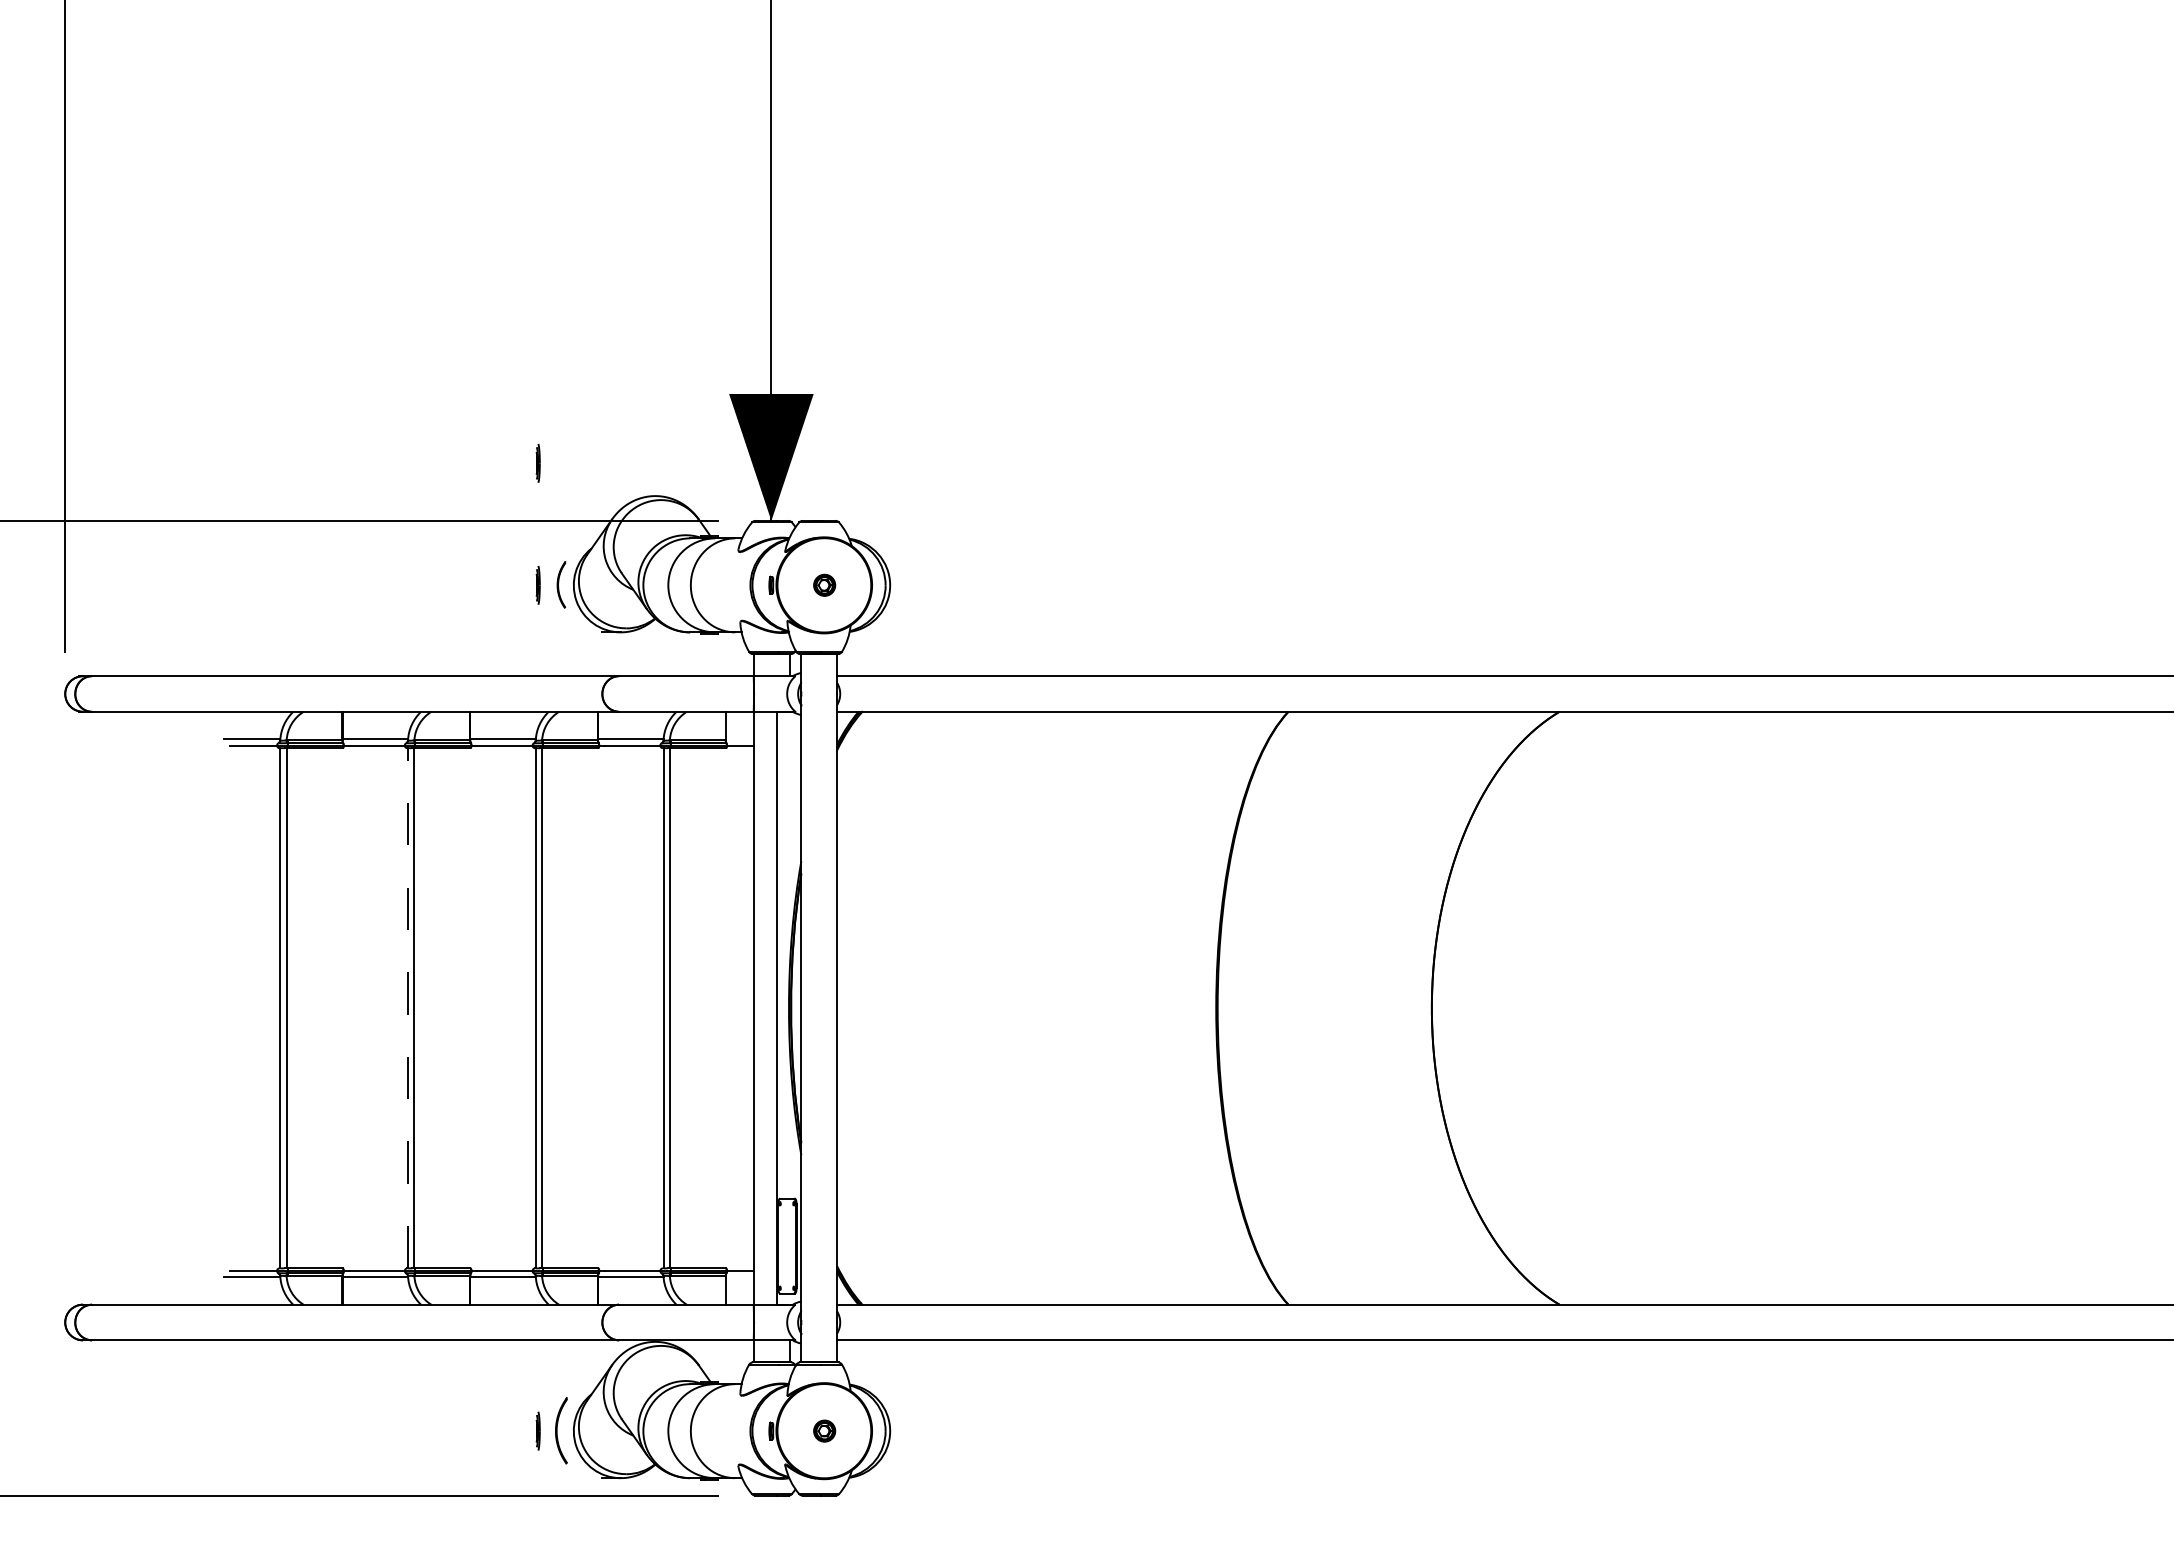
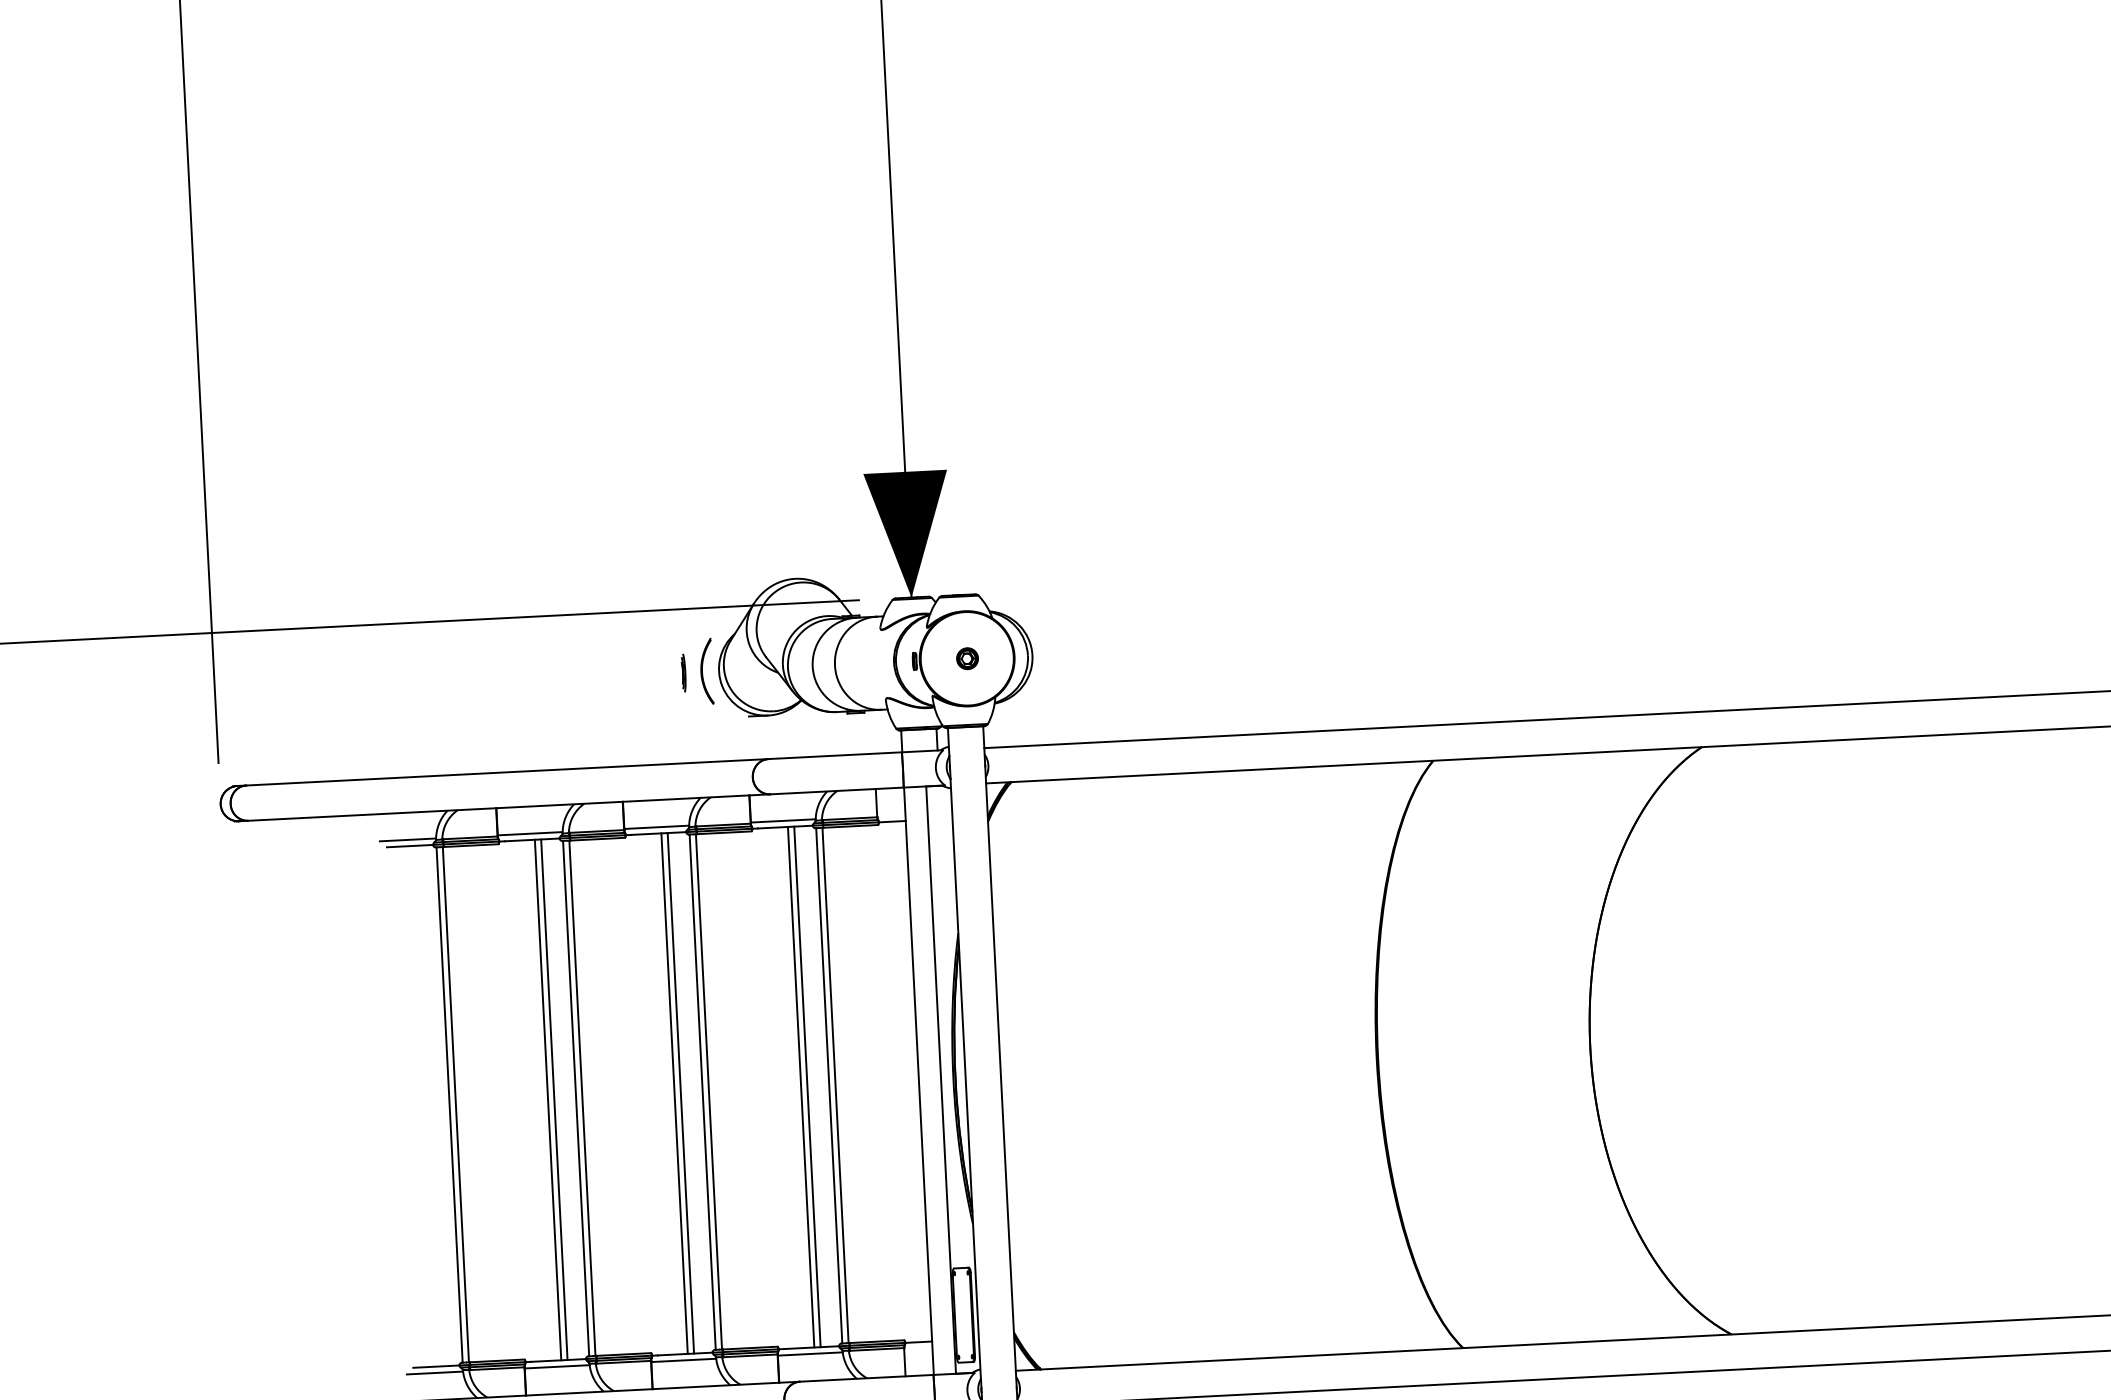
part: (537, 463) -> (676, 552), removed
part: (561, 584) -> (706, 671), size x1.43
line: (408, 1007) -> (576, 1097), dashed -> solid
line: (379, 1008) -> (547, 1100), added
line: (386, 1008) -> (554, 1099), added
line: (507, 1008) -> (674, 1093), added
line: (513, 1008) -> (680, 1093), added
line: (635, 1008) -> (801, 1087), added
line: (641, 1008) -> (807, 1087), added

